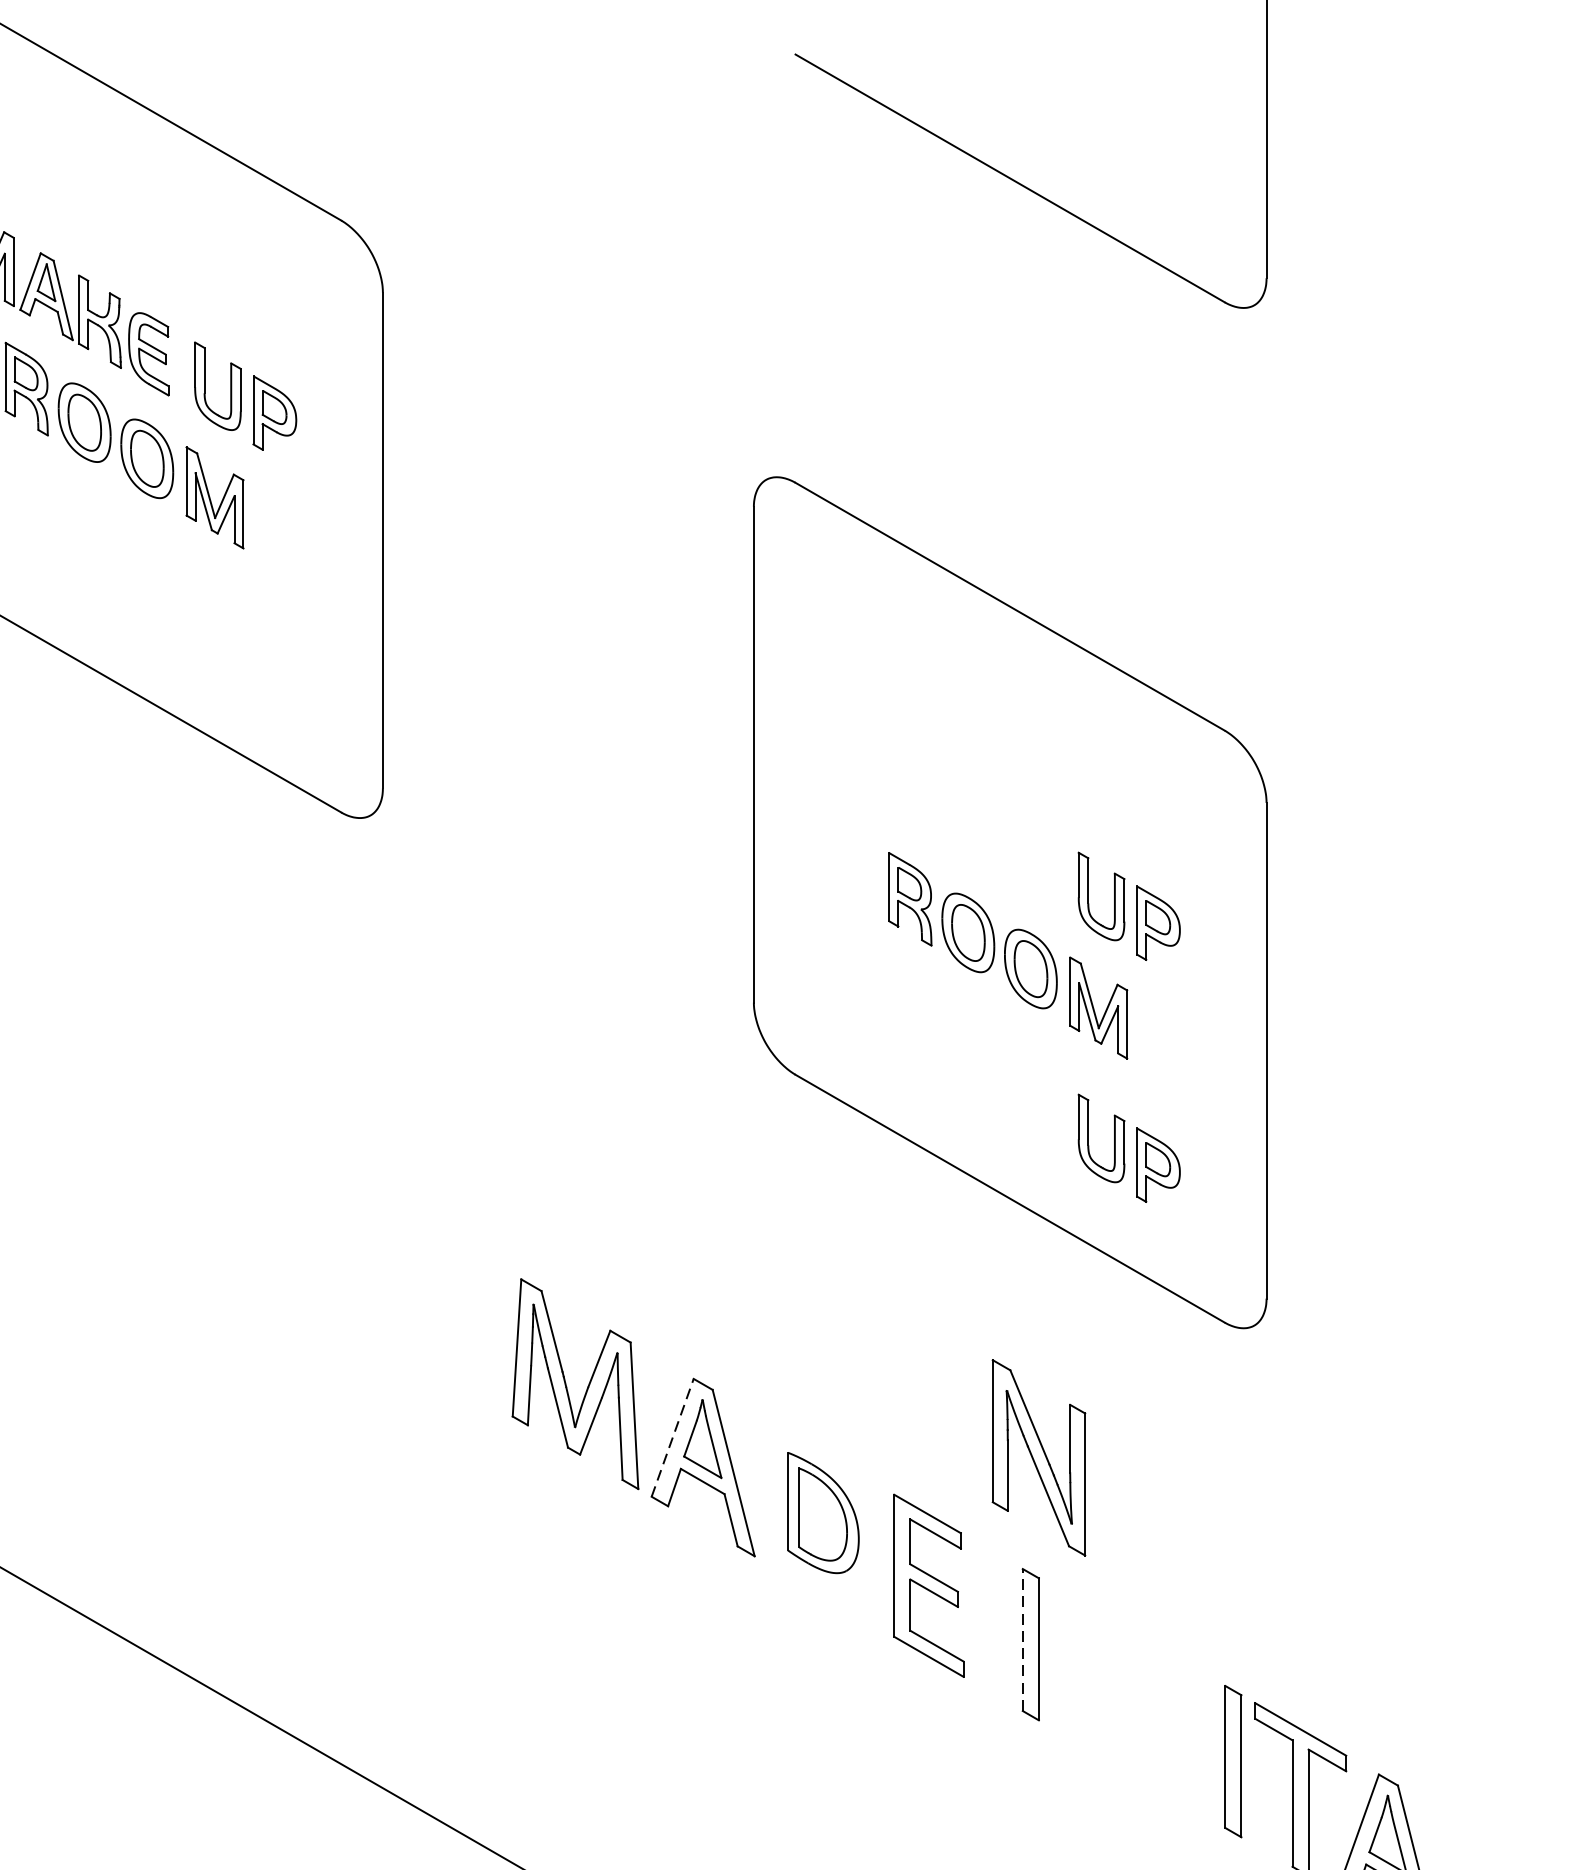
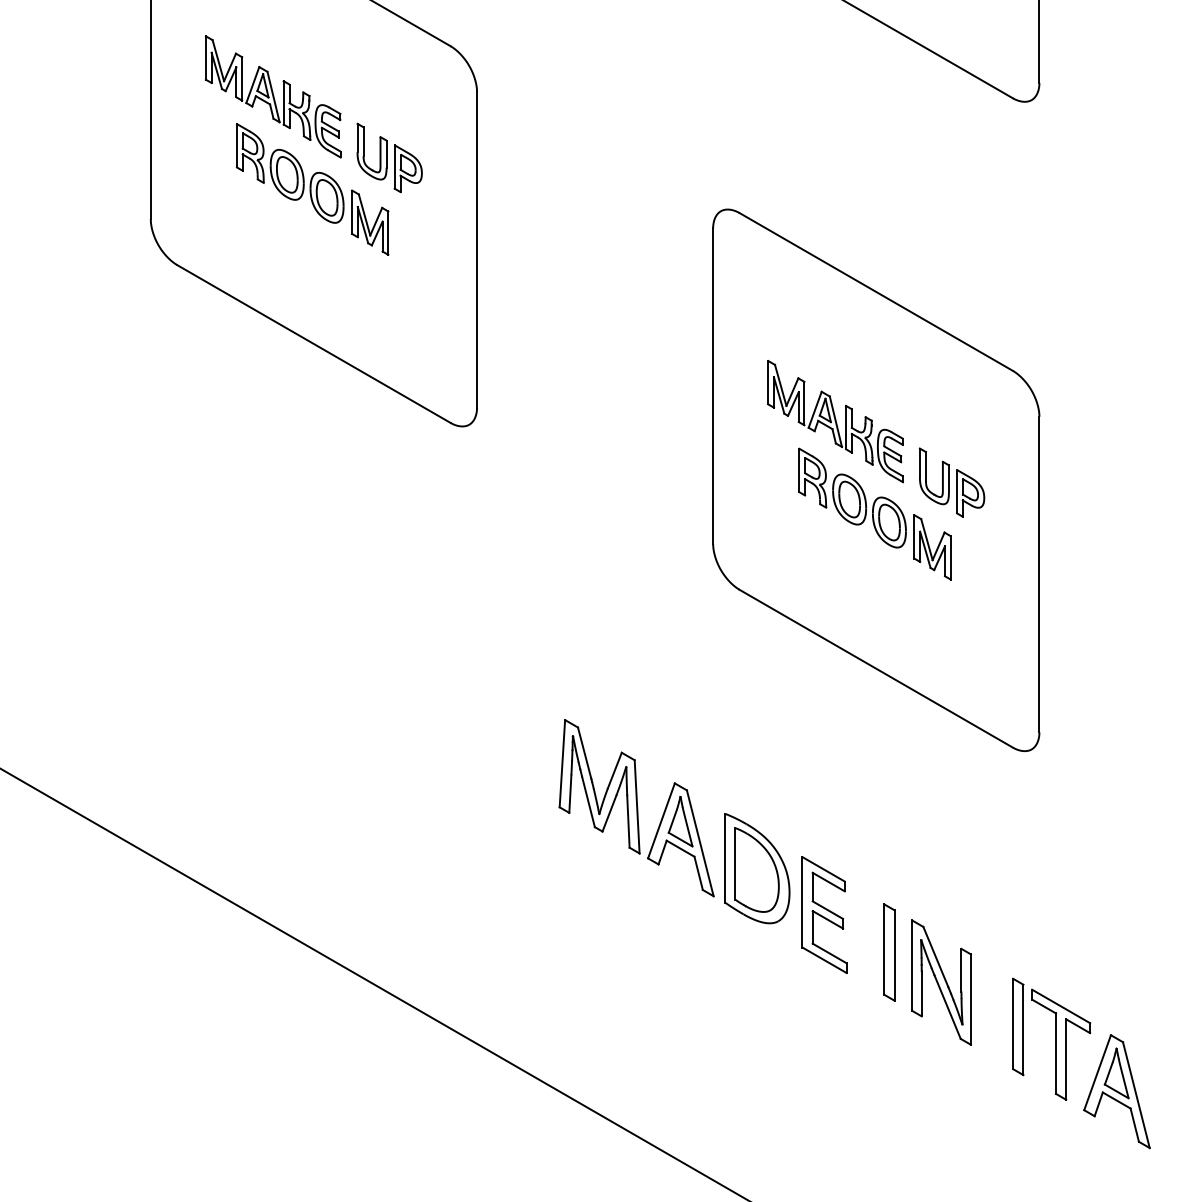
part: (946, 810) -> (835, 421), added
part: (1128, 1148) -> (951, 636), removed
line: (672, 1437) -> (661, 820), dashed -> solid
part: (1038, 1457) -> (941, 982), moved
part: (823, 1512) -> (757, 868), size x1.43
line: (1023, 1639) -> (884, 949), dashed -> solid

